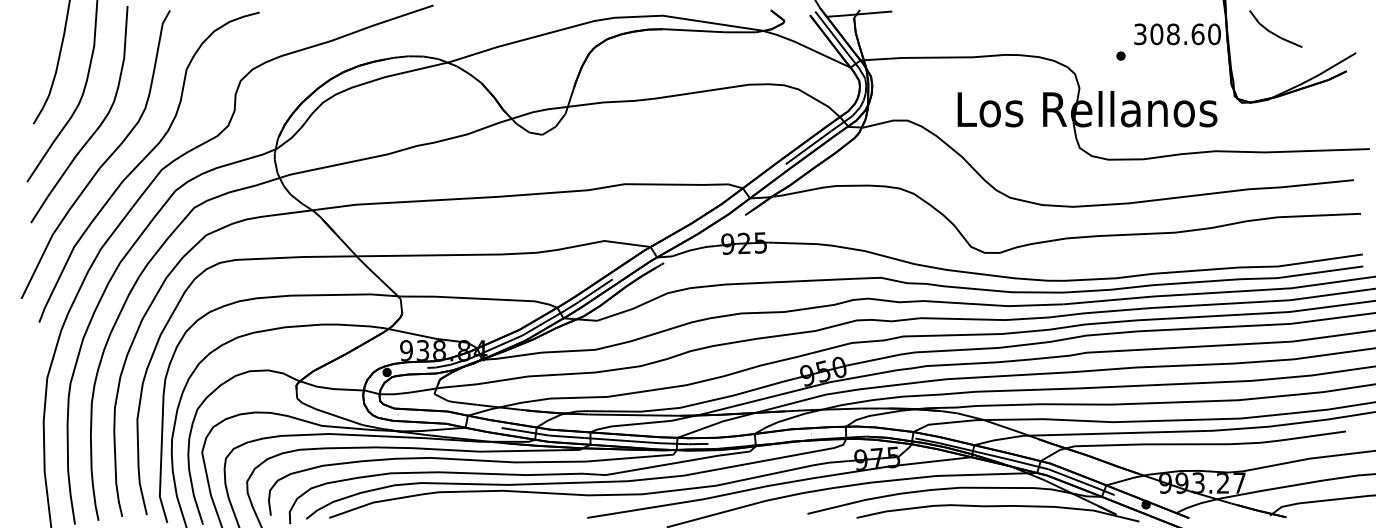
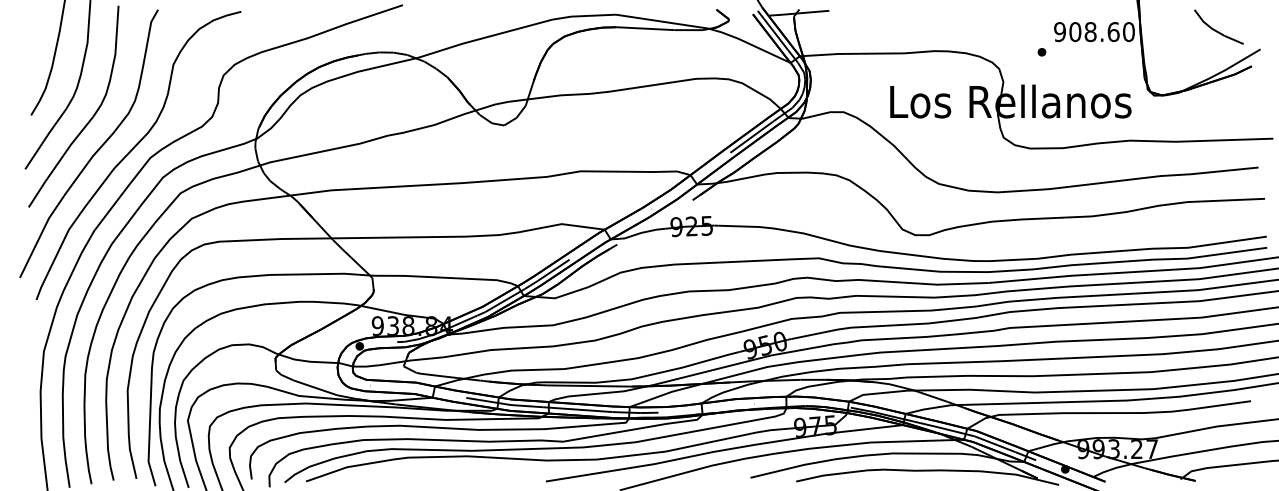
part: (1275, 28) -> (1218, 26), moved
text: (1139, 33) -> (1059, 31), 308.60 -> 908.60

